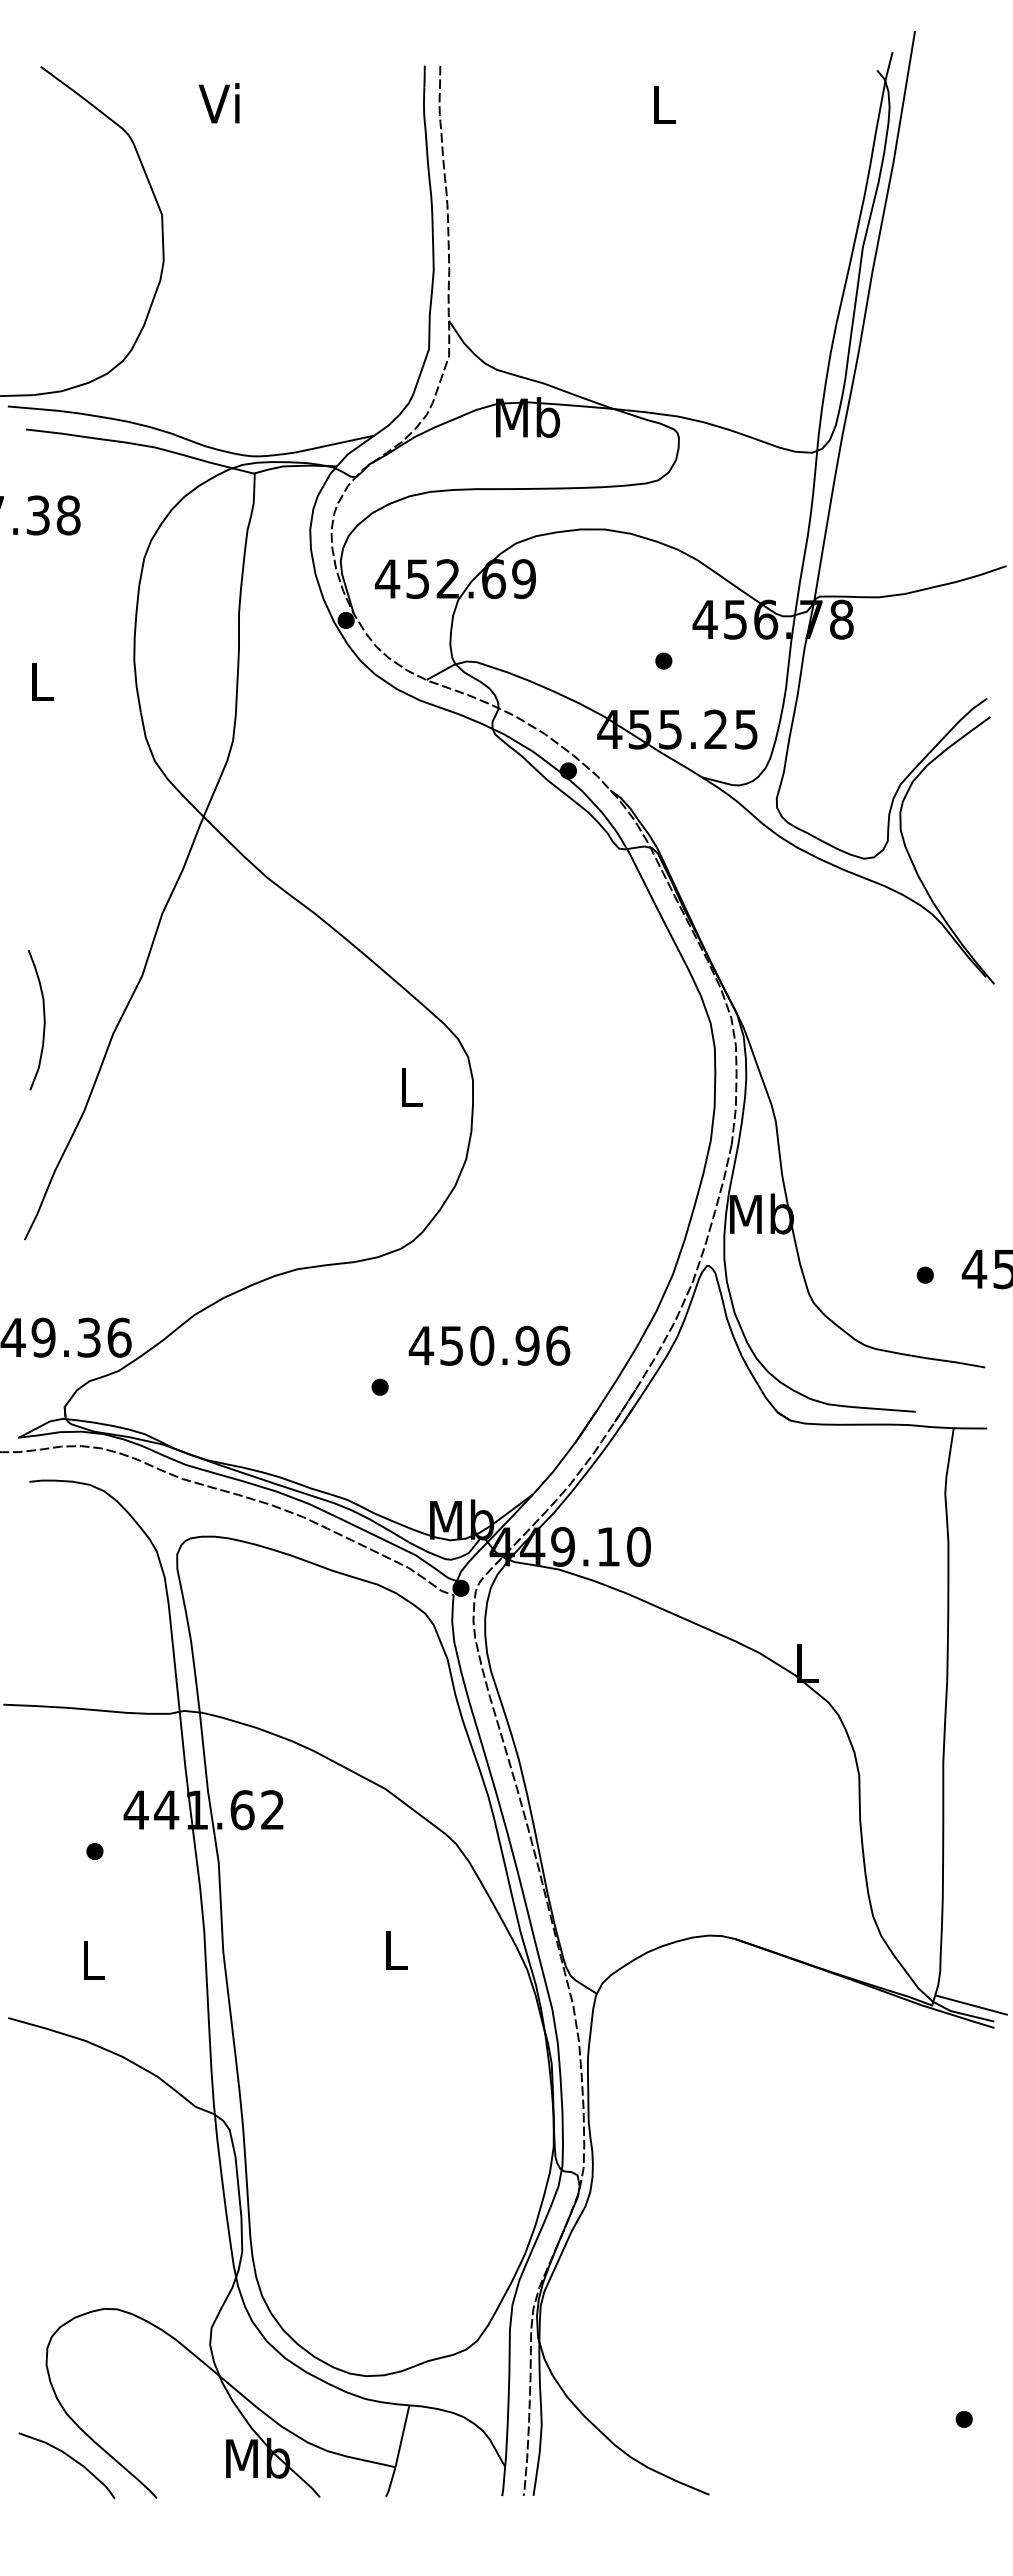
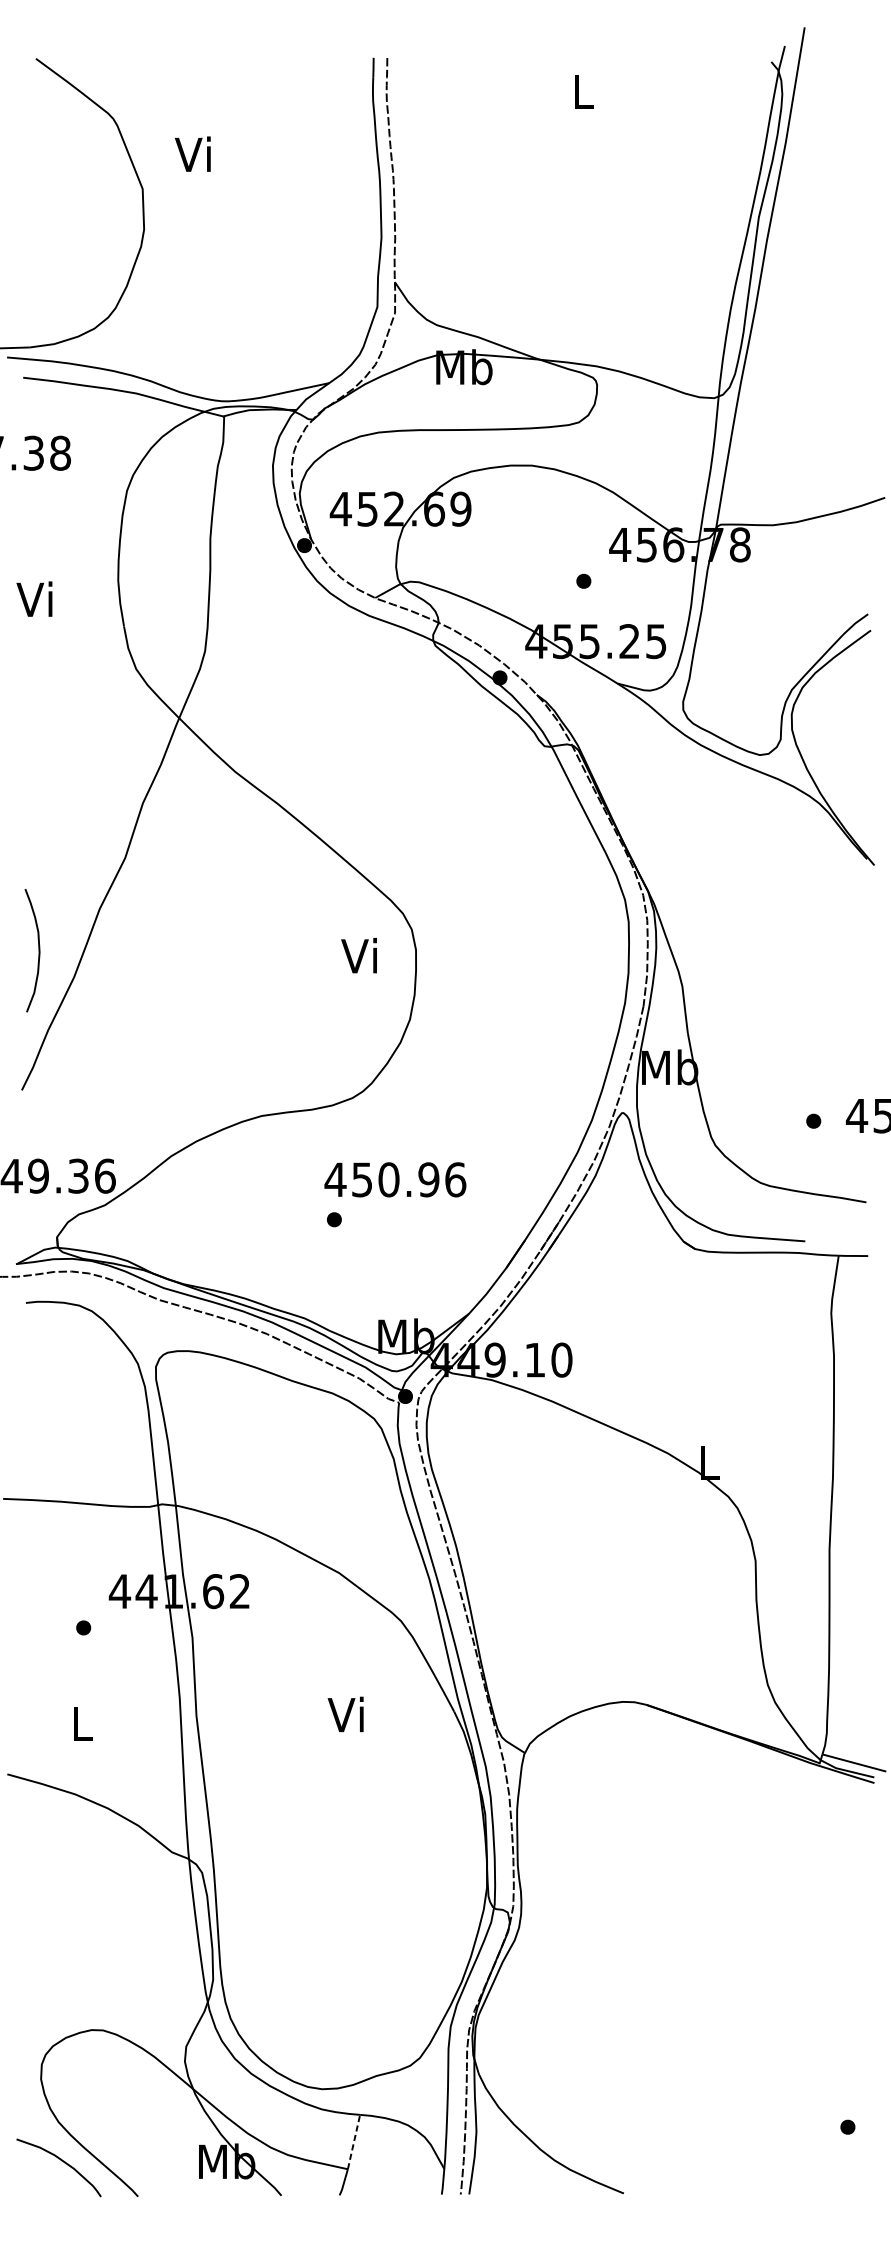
text: (218, 103) -> (192, 154), moved
text: (38, 681) -> (34, 599), L -> Vi
curve: (43, 1020) -> (38, 950), moved
text: (407, 1086) -> (358, 955), L -> Vi
text: (489, 1345) -> (395, 1179), moved
text: (392, 1949) -> (345, 1714), L -> Vi
line: (402, 2436) -> (354, 2142), solid -> dashed

